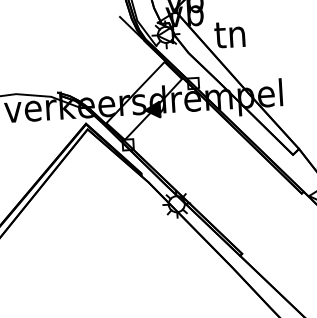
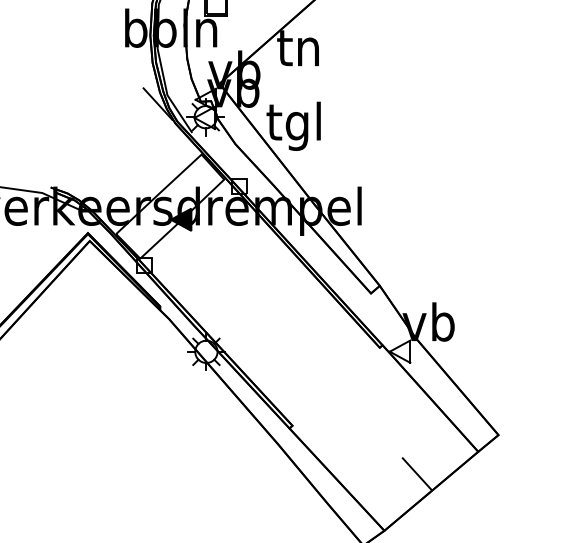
text: (229, 37) -> (293, 125), tn -> tgl

